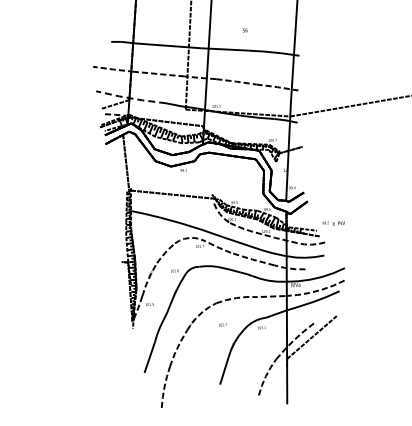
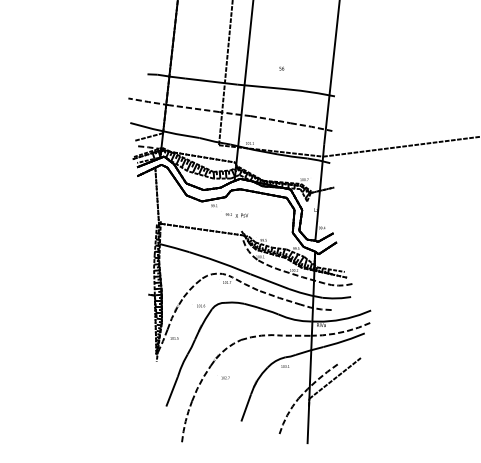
line: (130, 98) -> (164, 131), dashed -> solid
text: (333, 223) -> (236, 215), moved
text: (222, 324) -> (225, 377), moved

